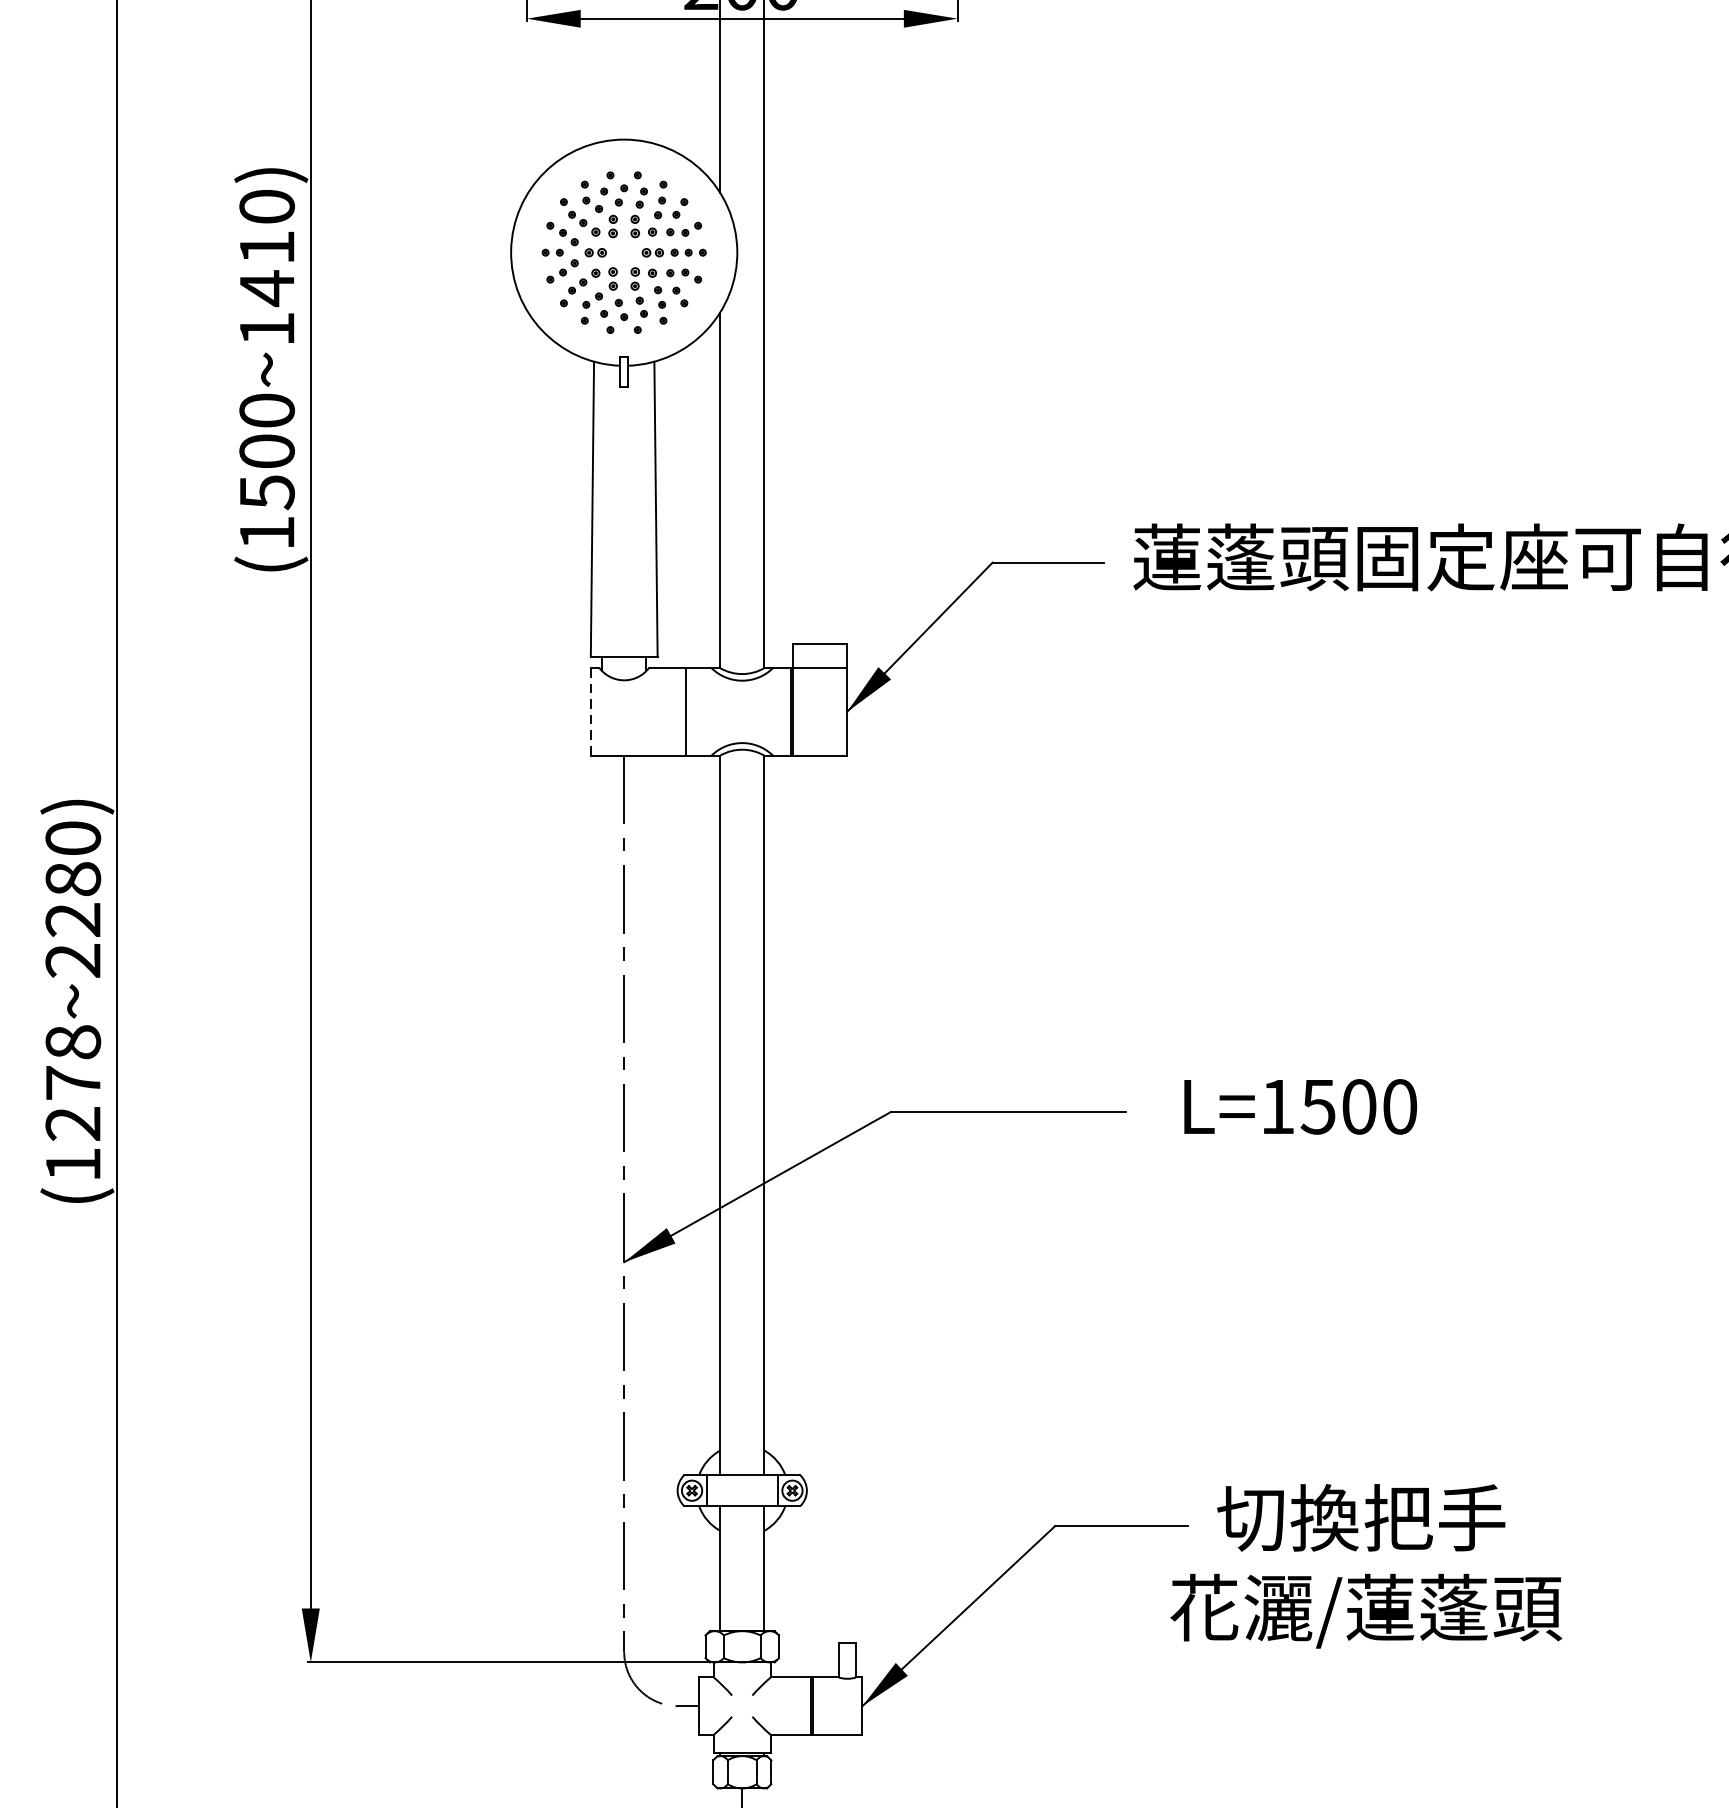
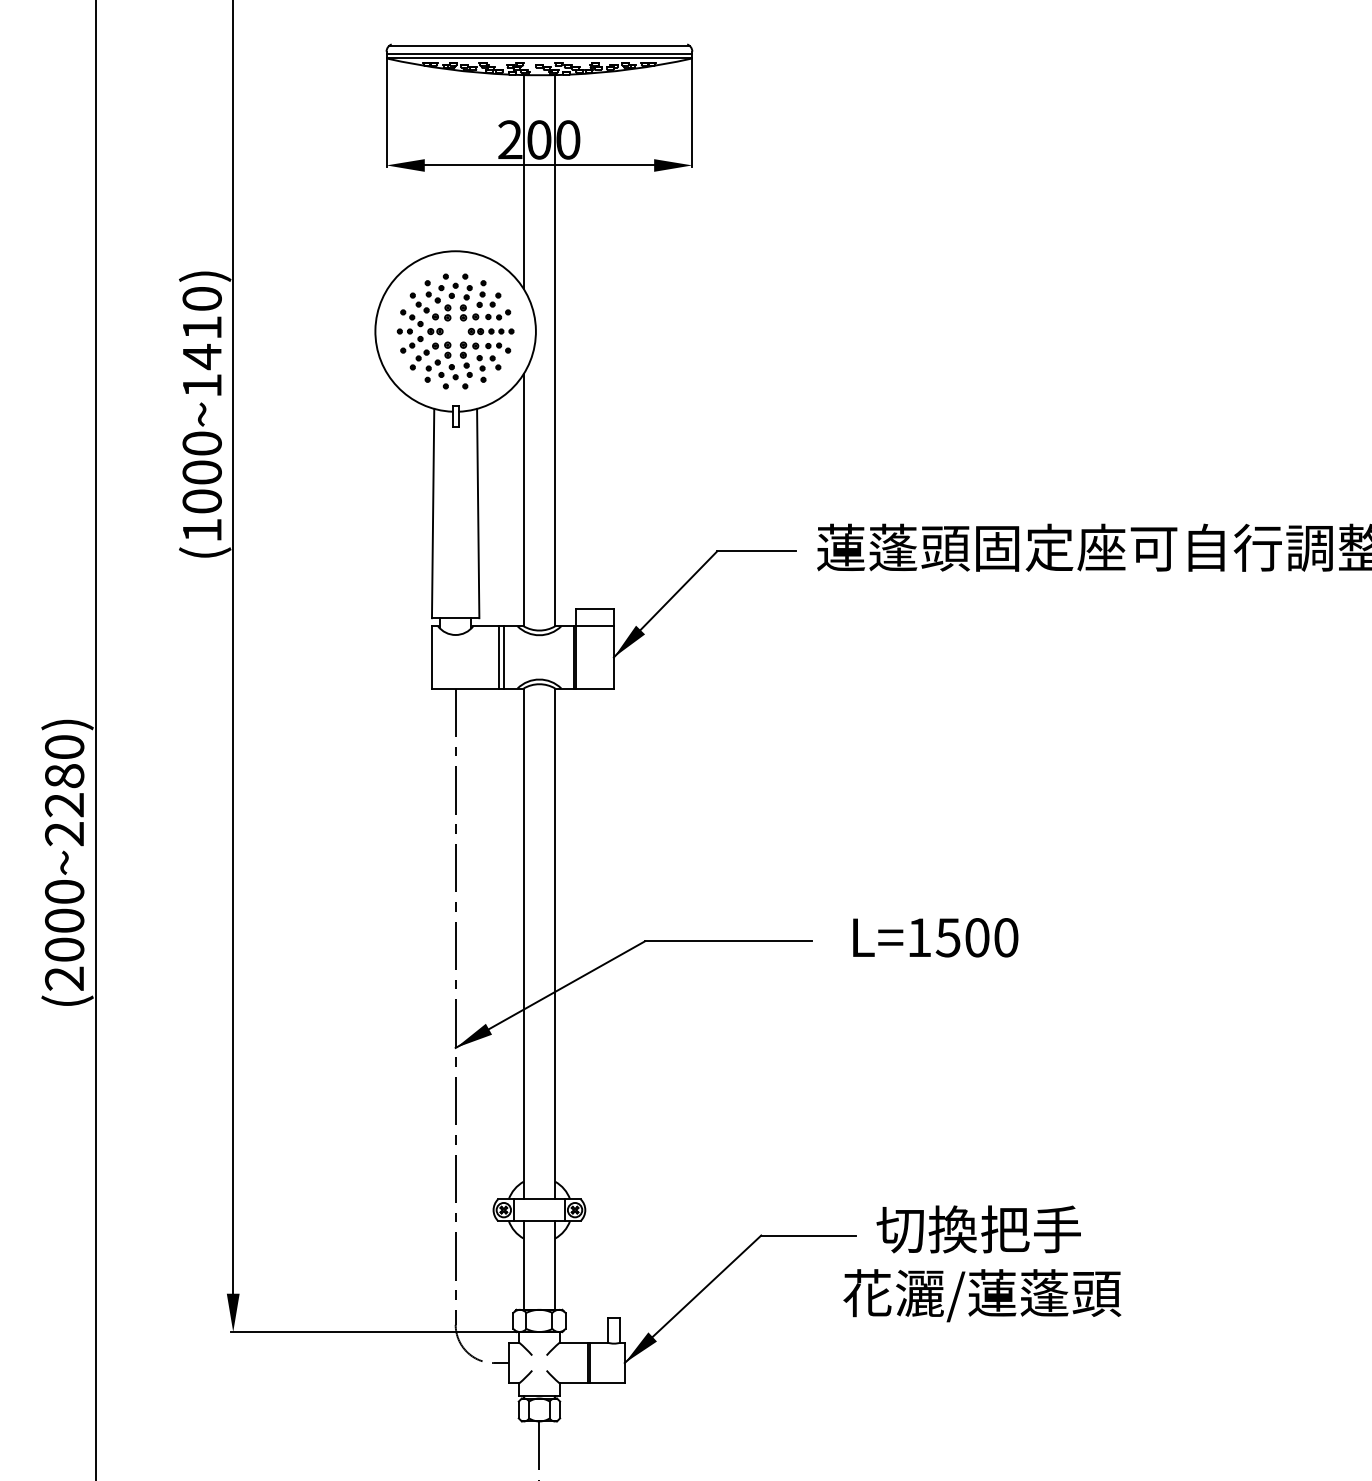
text: (266, 492) -> (201, 501), (1500~1410) -> (1000~1410)
line: (590, 712) -> (431, 657), dashed -> solid
line: (691, 712) -> (503, 657), added
text: (73, 1102) -> (64, 934), (1278~2280) -> (2000~2280)

